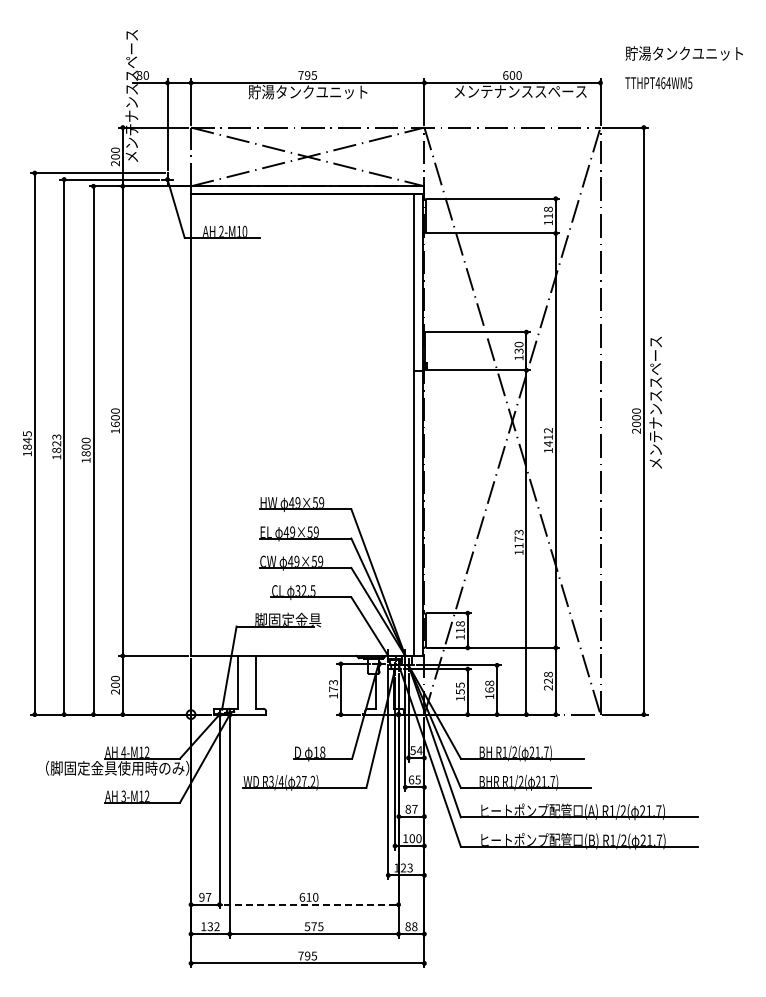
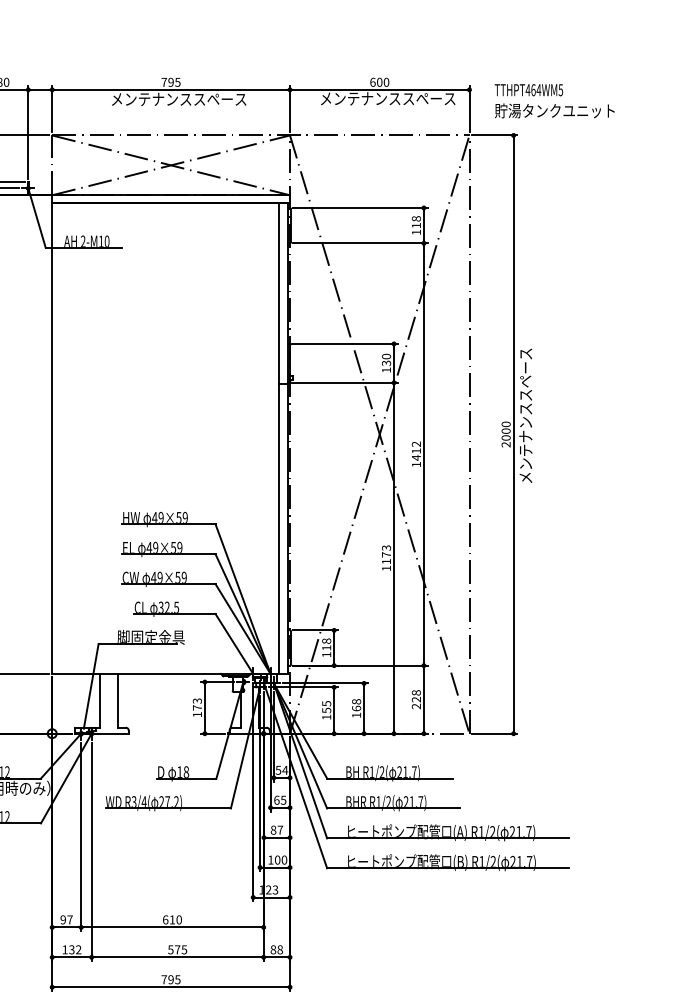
text: (683, 53) -> (554, 110), moved
text: (314, 91) -> (178, 98), 貯湯タンクユニット -> メンテナンススペース
line: (309, 904) -> (172, 927), dashed -> solid

